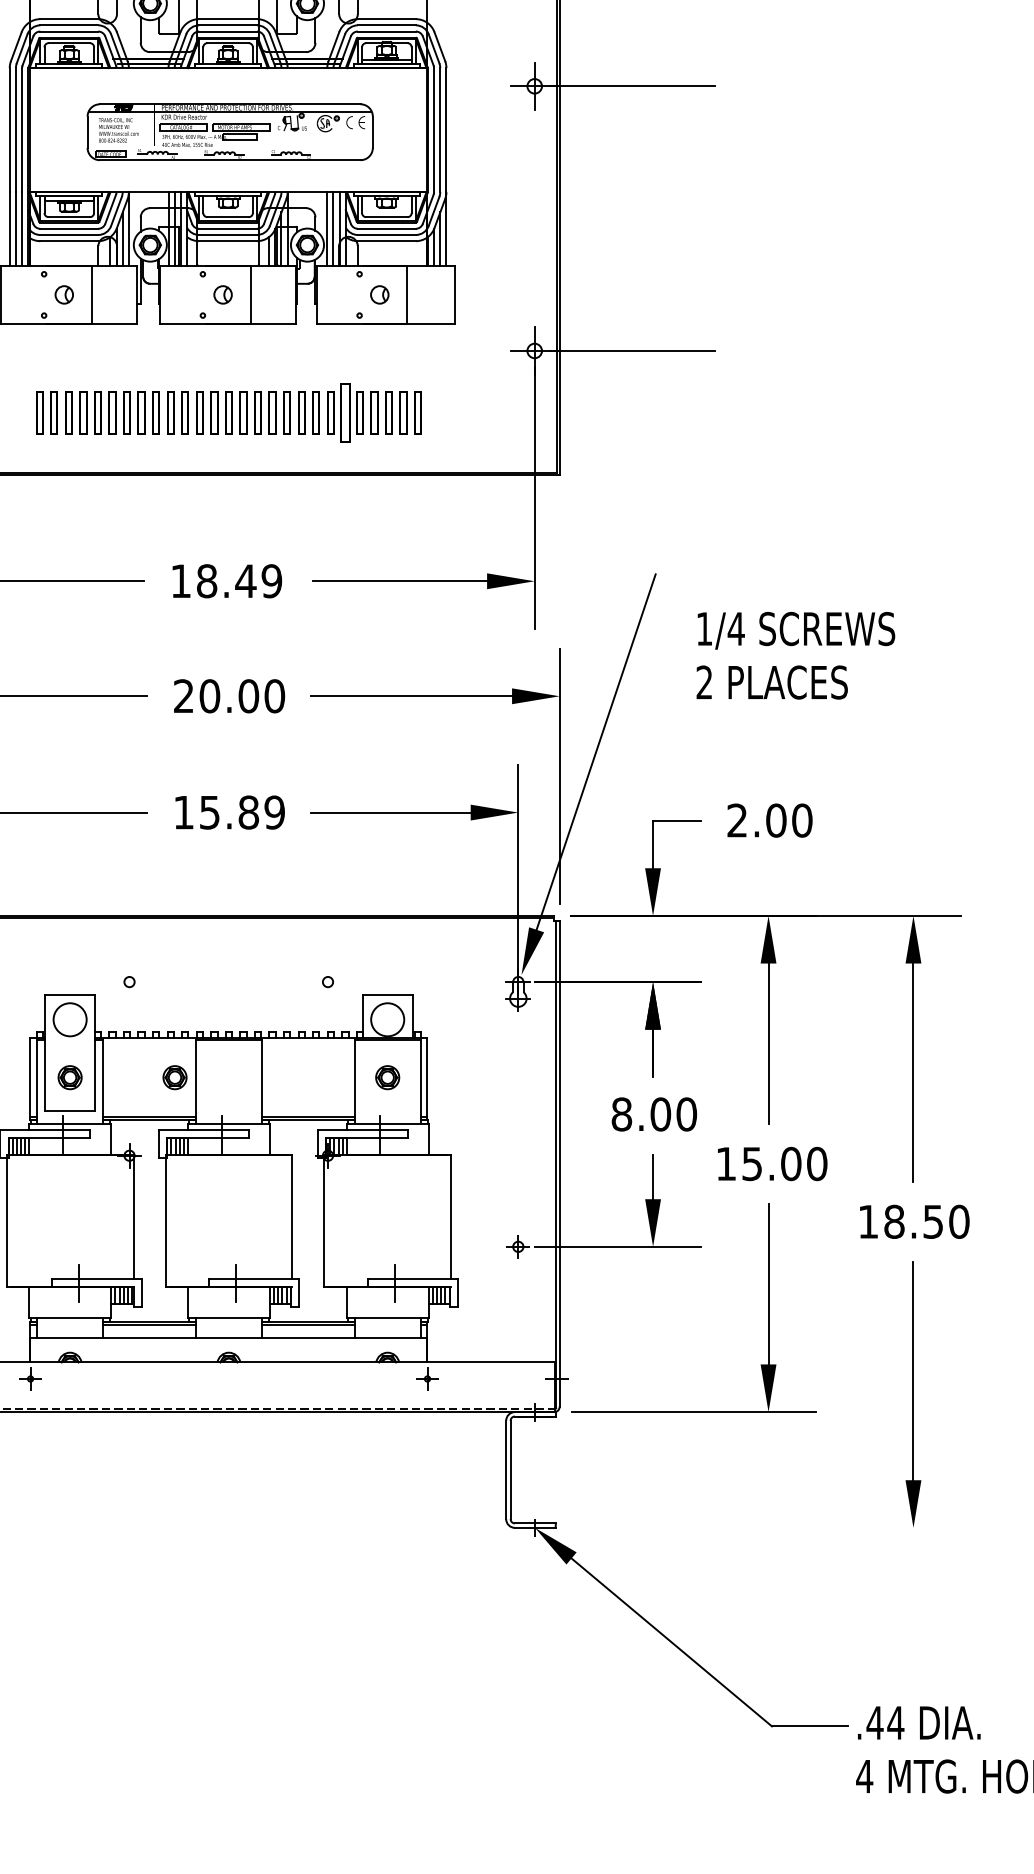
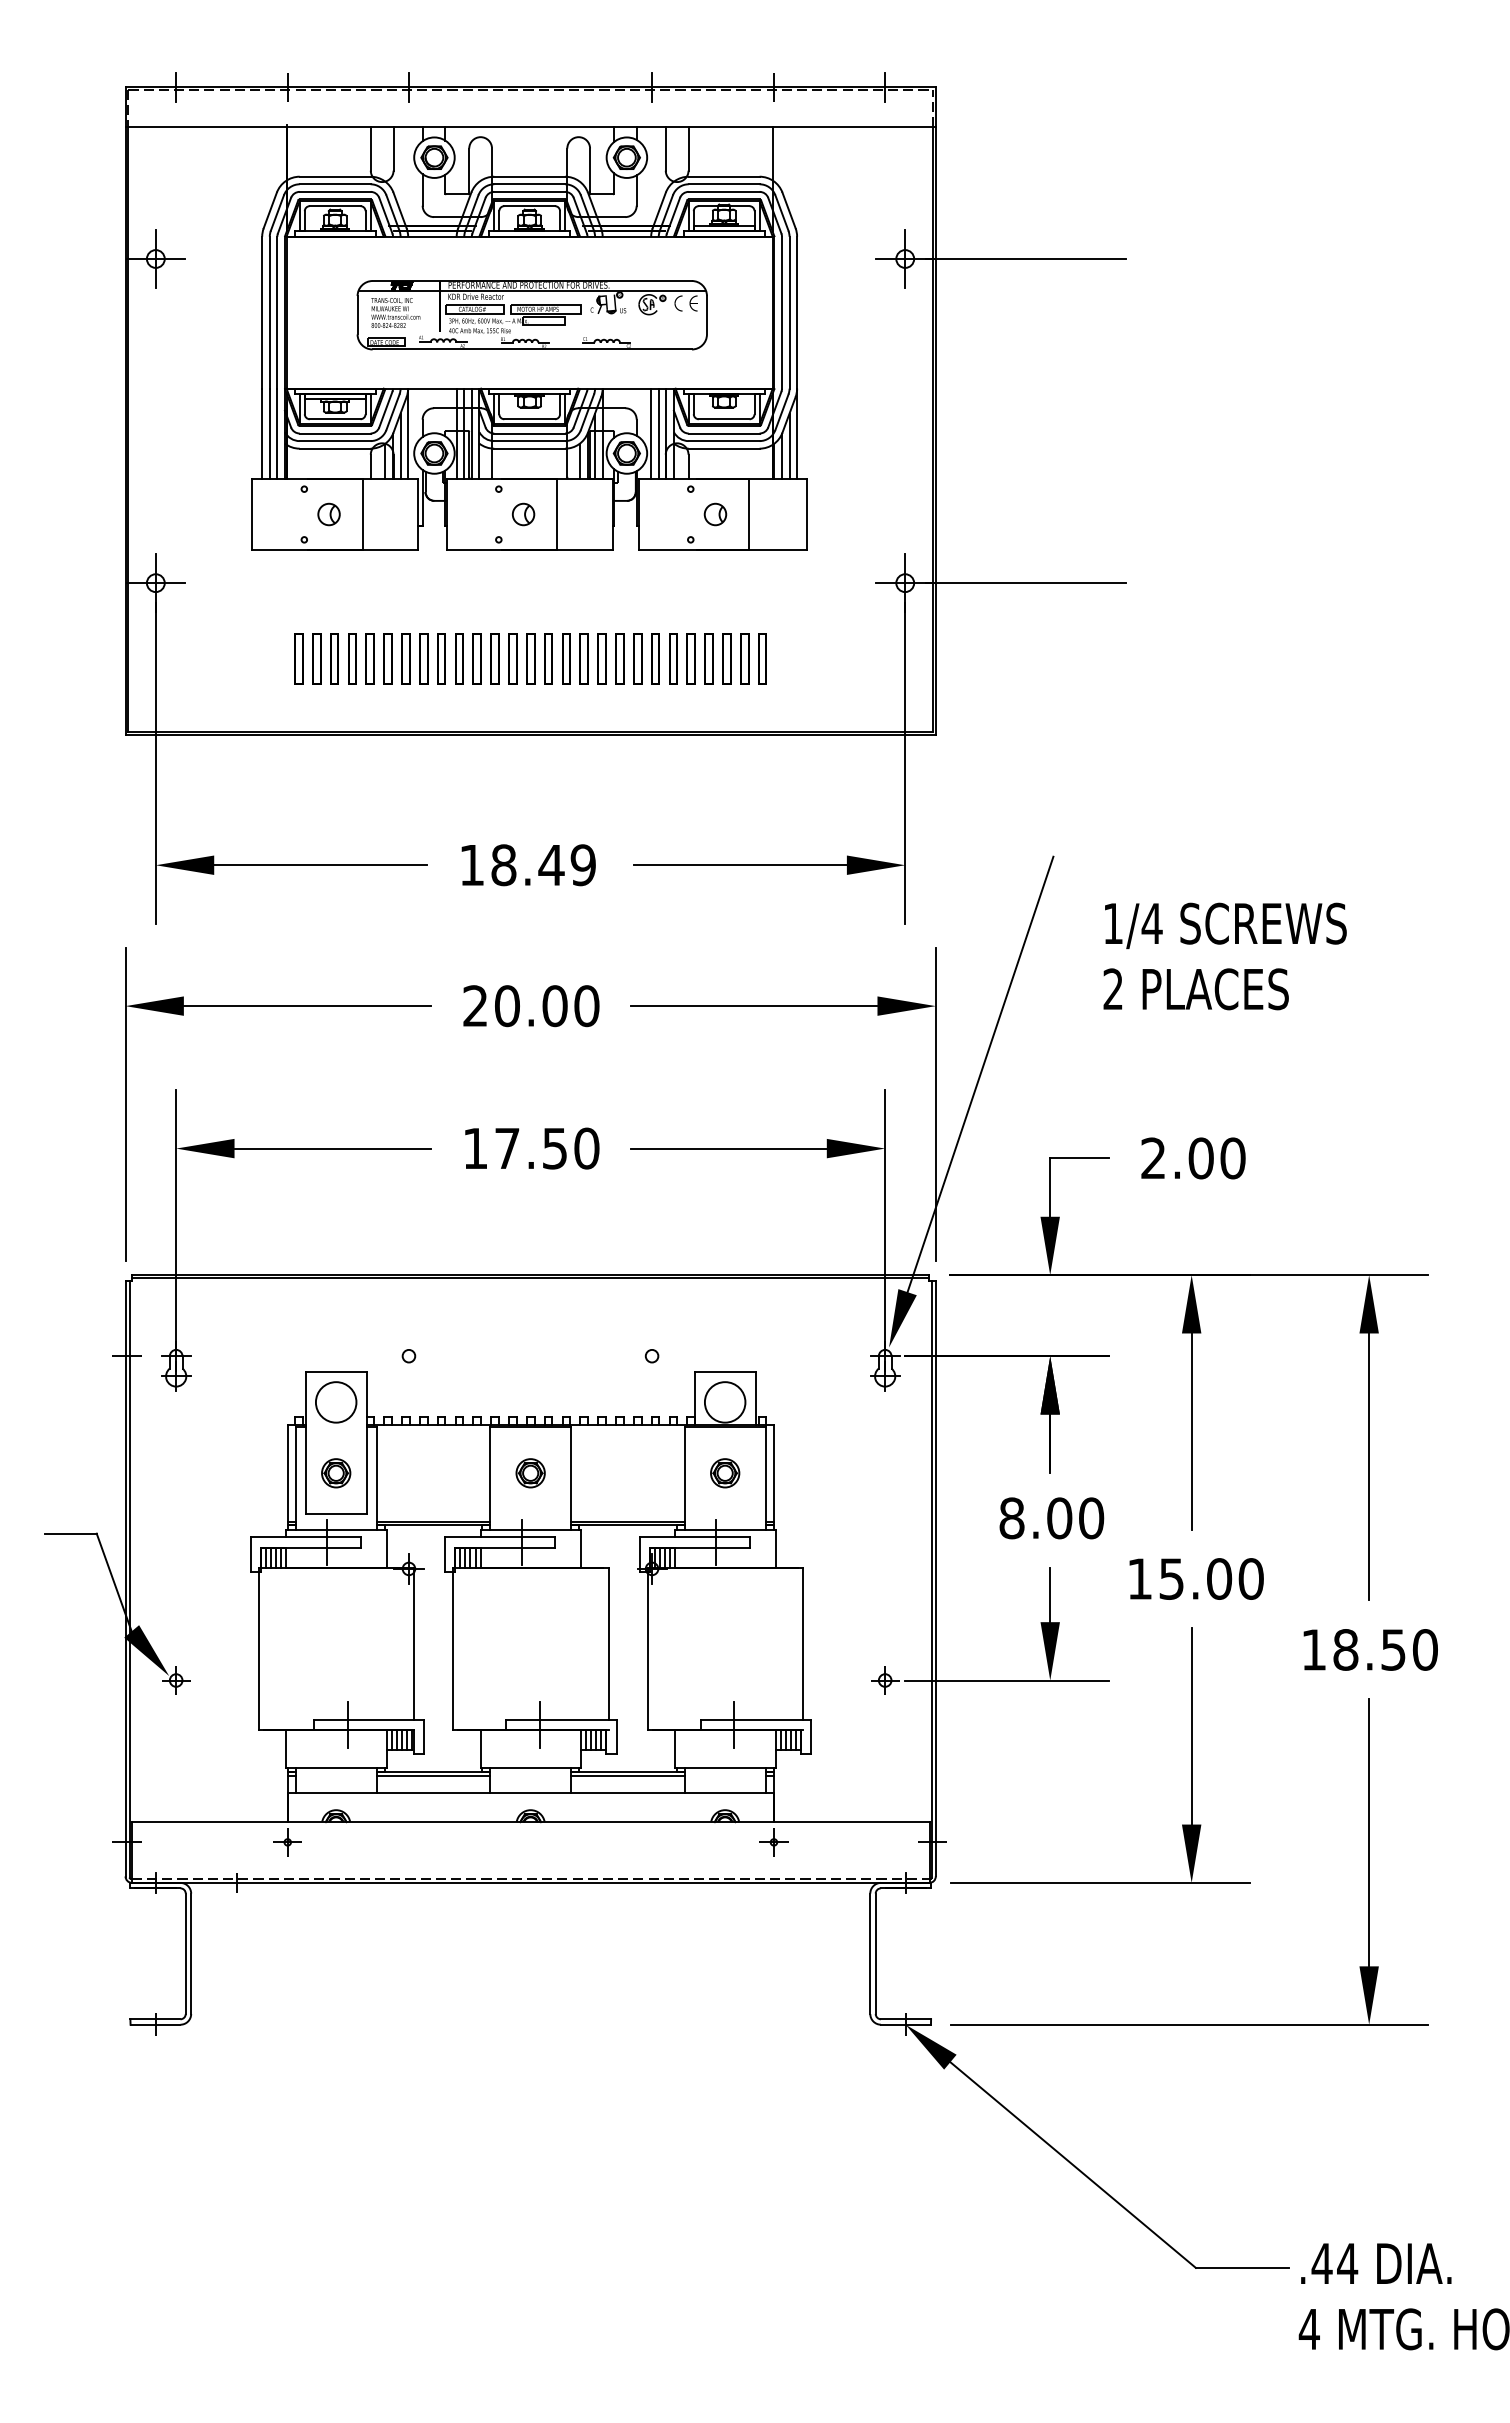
part: (345, 412) -> (673, 658), size x0.71
text: (242, 812) -> (547, 1148), 15.89 -> 17.50
part: (174, 1077) -> (530, 1473), moved
line: (766, 1527) -> (1189, 2024), added

